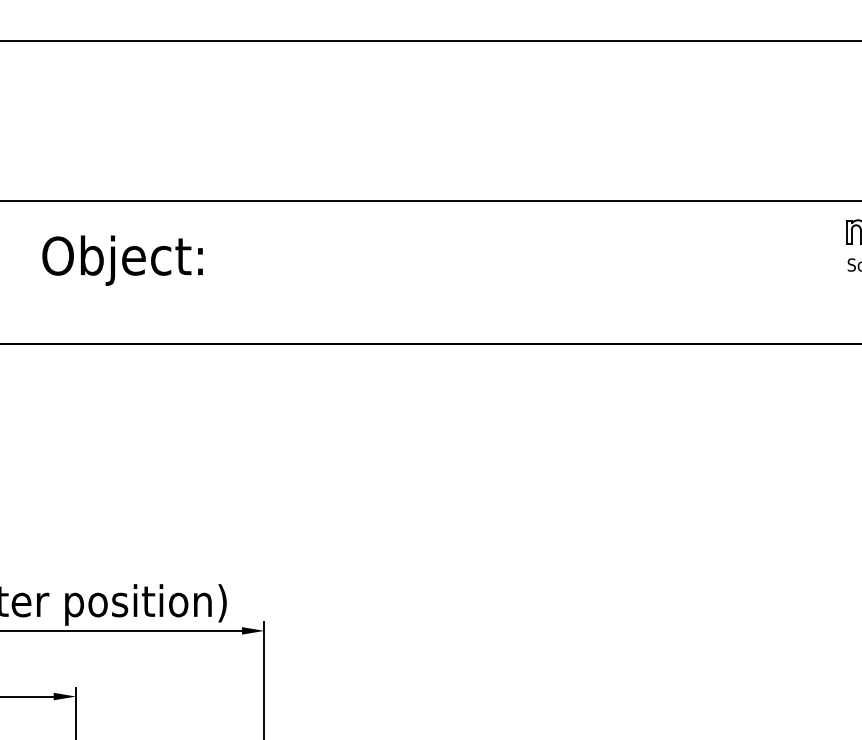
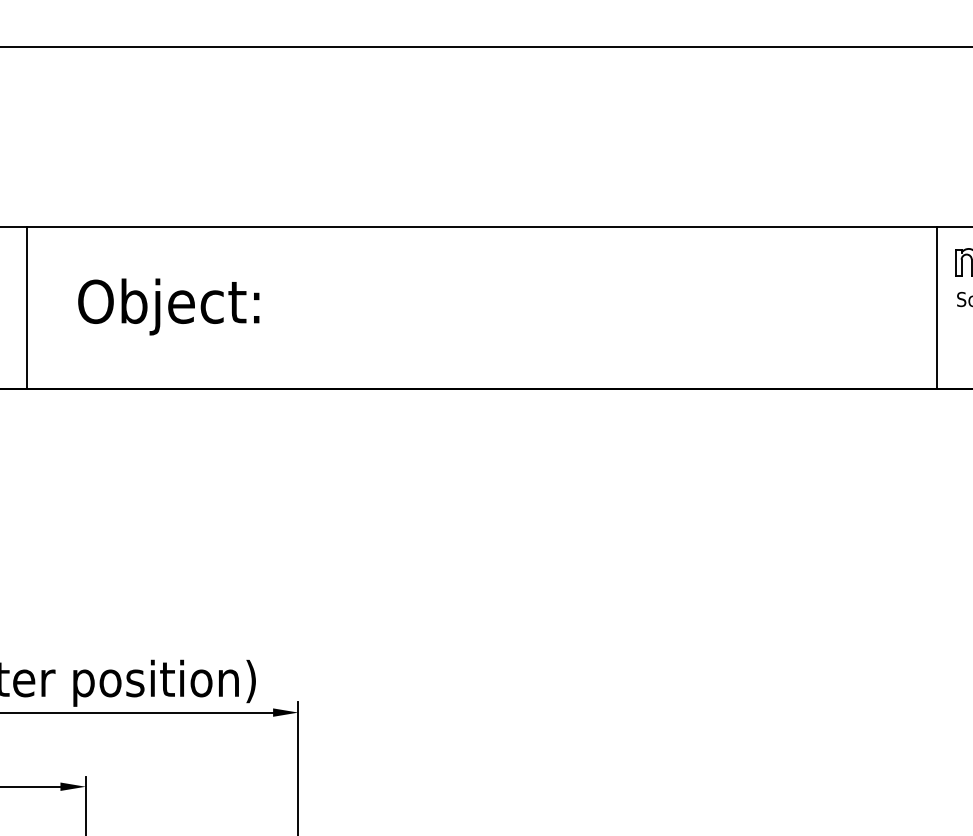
text: (122, 260) -> (168, 306), moved
line: (23, 272) -> (26, 307), added
line: (829, 272) -> (936, 307), added

